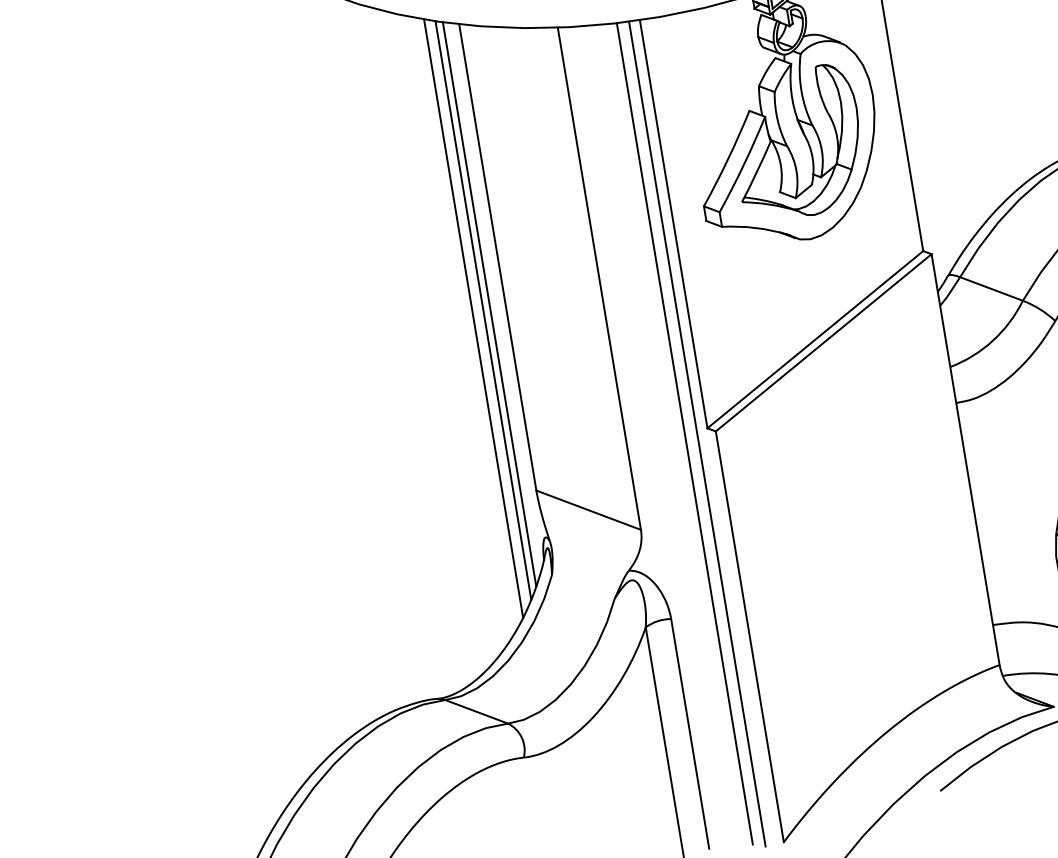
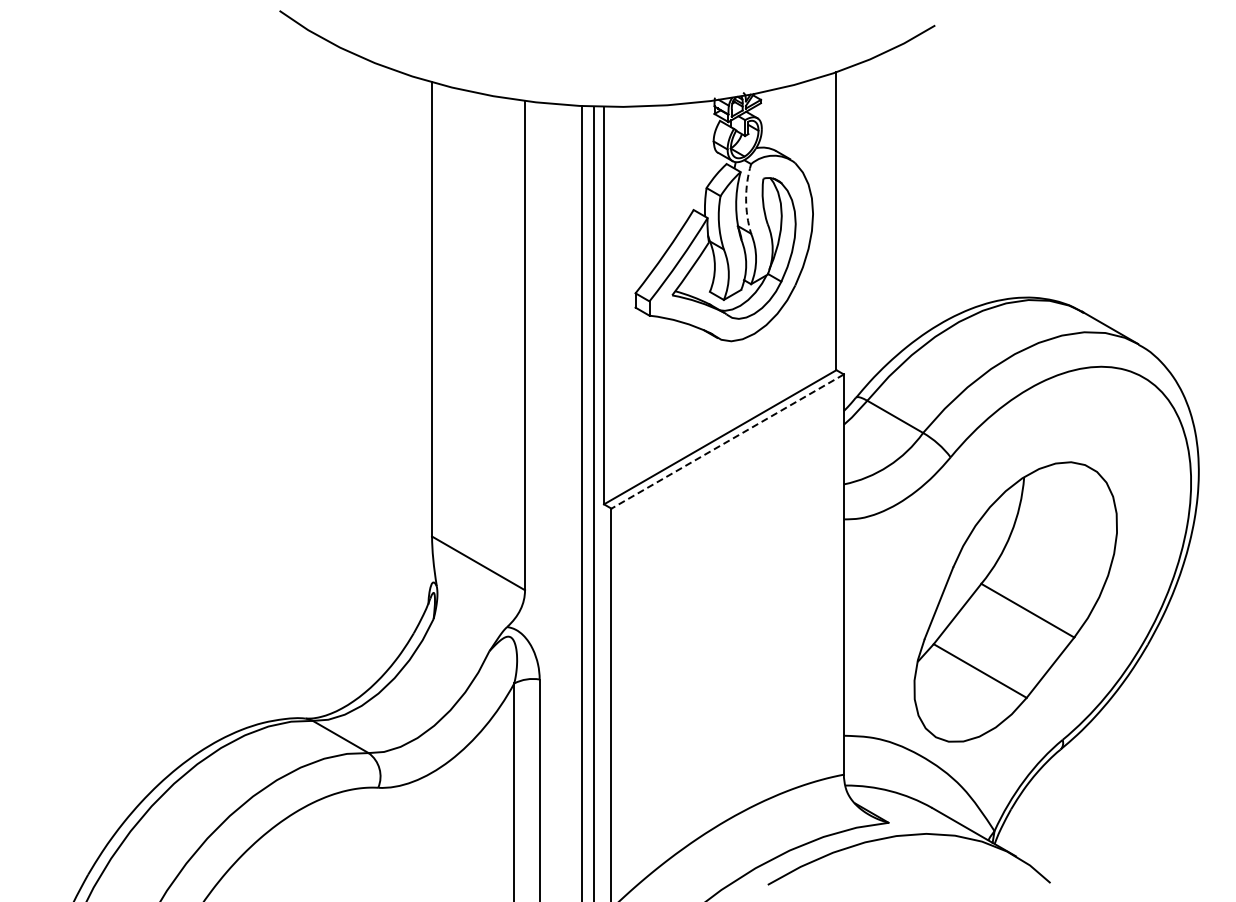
arc: (801, 90) -> (746, 198), solid -> dashed
line: (489, 304) -> (416, 352), removed
line: (483, 310) -> (410, 357), removed
line: (473, 318) -> (399, 363), removed
line: (823, 342) -> (727, 441), solid -> dashed

